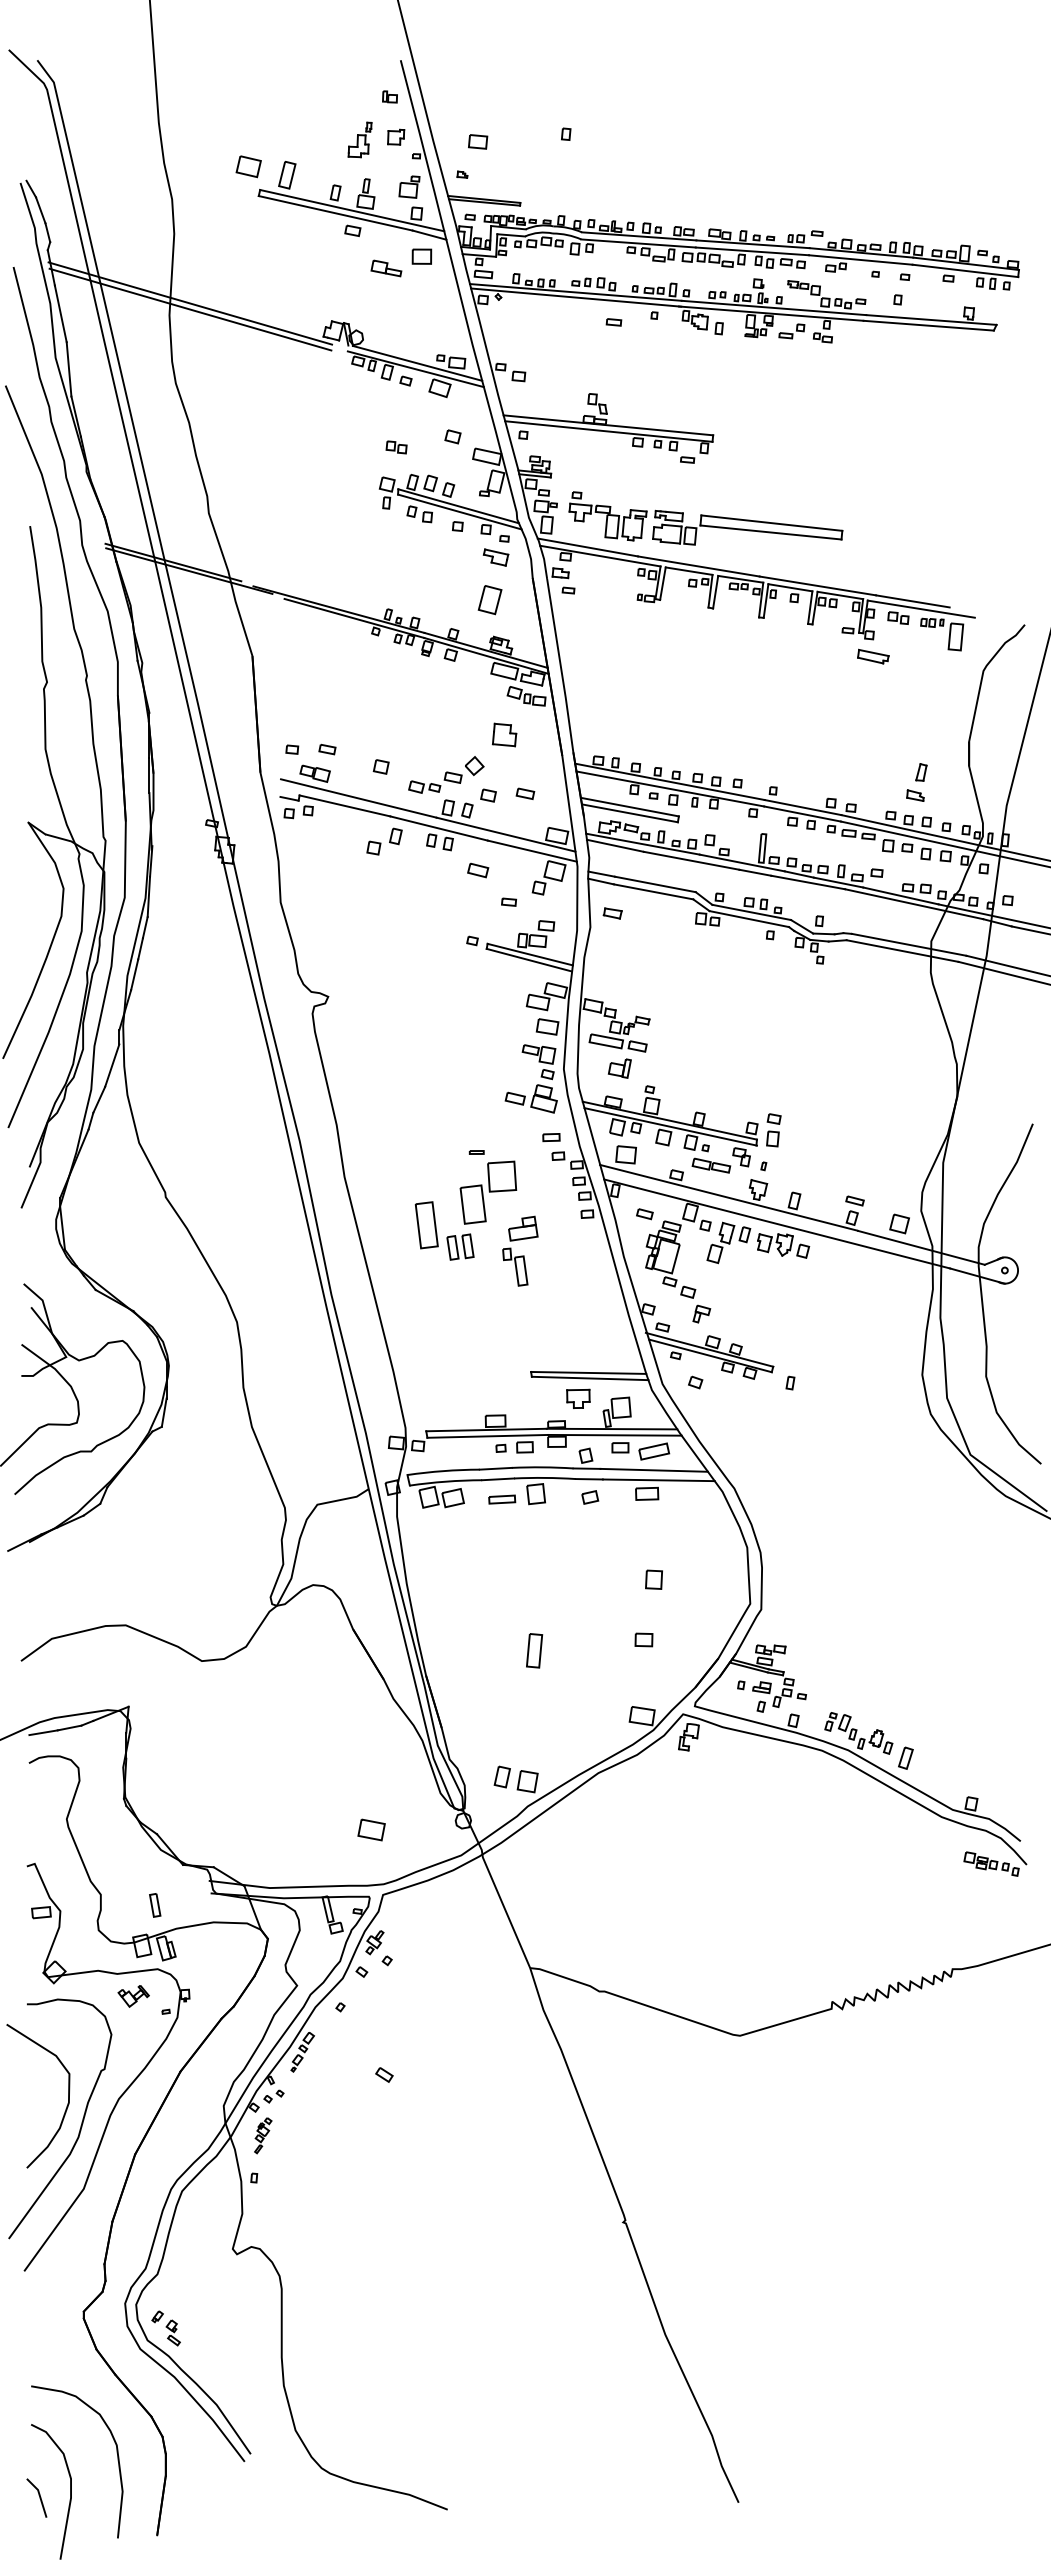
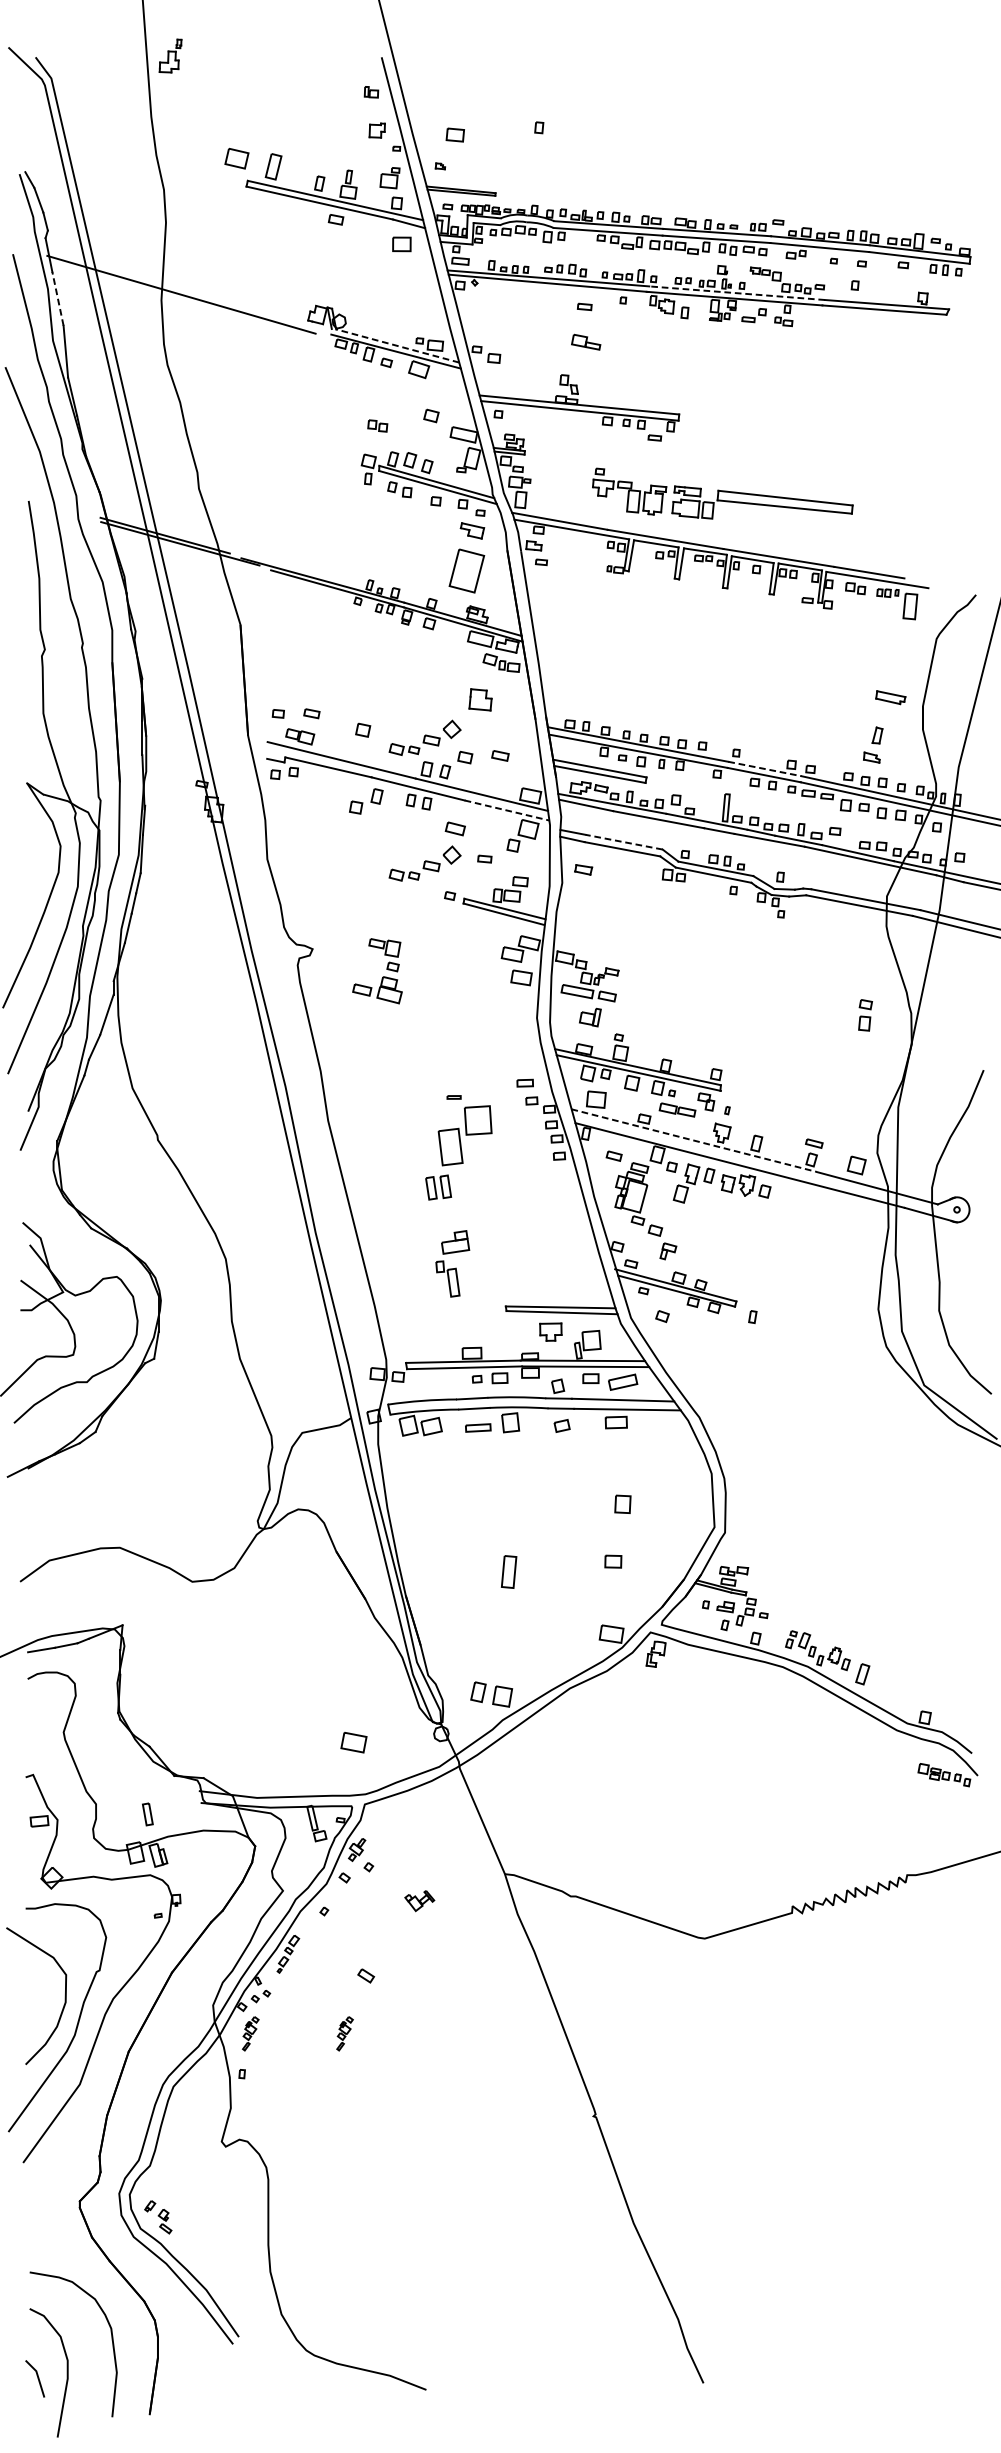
part: (359, 139) -> (170, 55), moved
part: (386, 268) -> (586, 342), moved
line: (190, 303) -> (181, 288), removed
line: (774, 307) -> (737, 292), solid -> dashed
line: (60, 313) -> (57, 298), solid -> dashed
line: (417, 363) -> (397, 346), solid -> dashed
part: (705, 518) -> (722, 493), moved
part: (489, 600) -> (466, 571), size x1.6
part: (873, 656) -> (890, 697), moved
line: (803, 807) -> (765, 768), solid -> dashed
line: (532, 851) -> (507, 810), solid -> dashed
line: (654, 884) -> (623, 842), solid -> dashed
part: (446, 906) -> (425, 863), added
part: (536, 1084) -> (382, 976), moved
part: (773, 1130) -> (865, 1015), moved
line: (728, 1197) -> (693, 1140), solid -> dashed
part: (426, 1225) -> (406, 1166), removed
part: (520, 1250) -> (452, 1263), moved
part: (133, 1996) -> (419, 1901), moved
part: (362, 2135) -> (345, 2033), added

